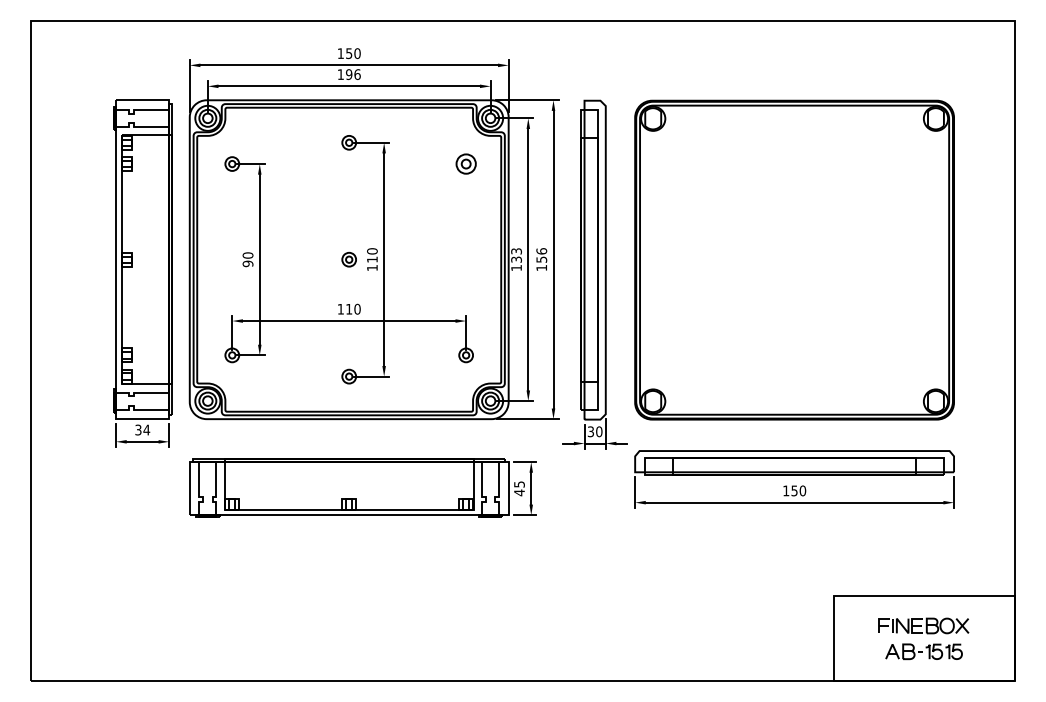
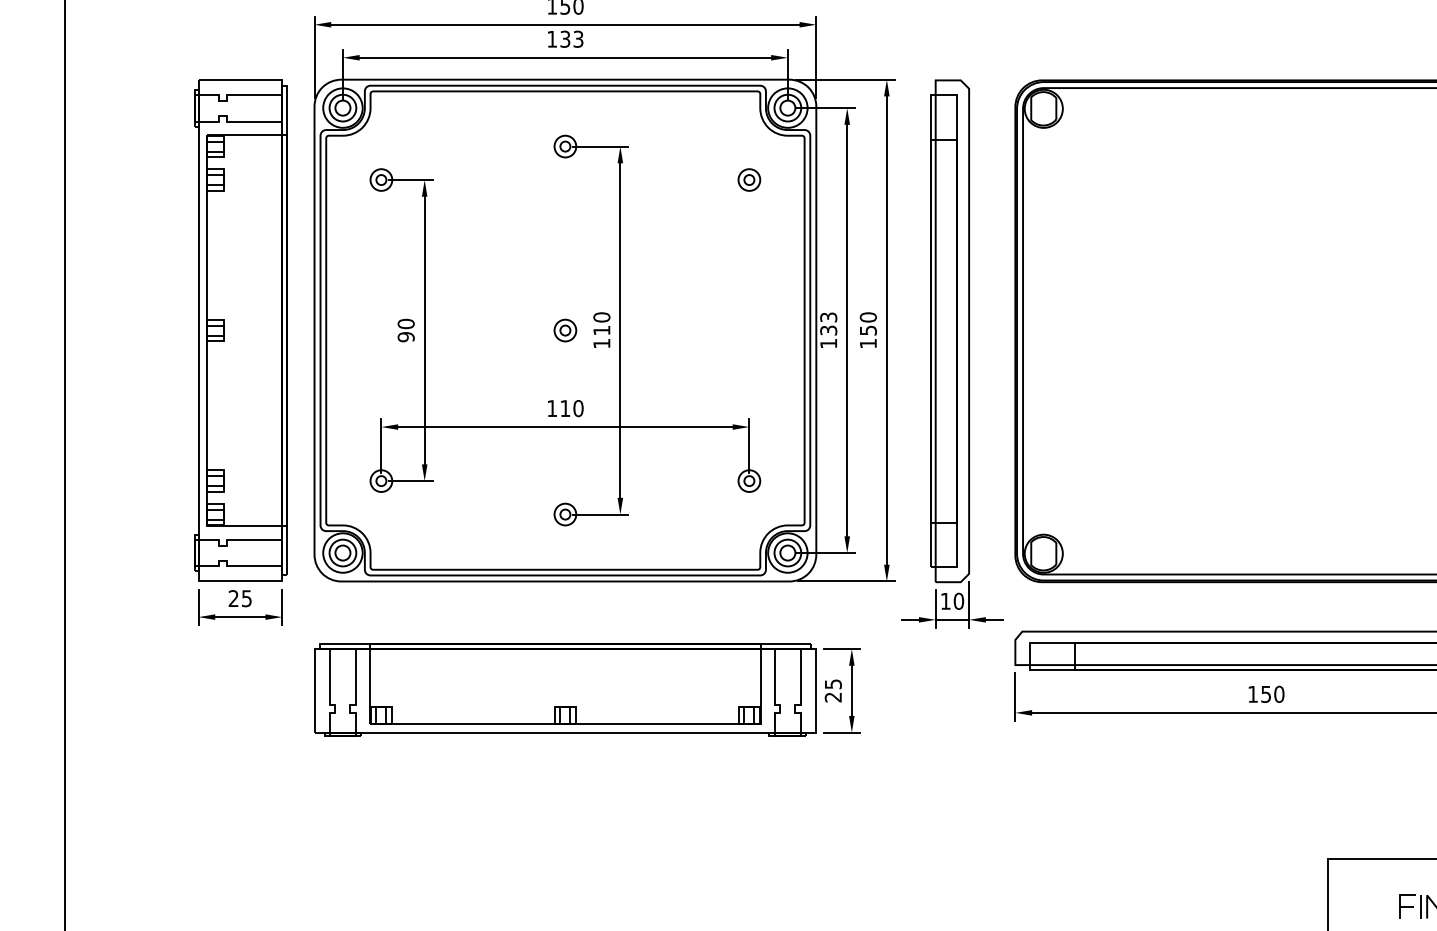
text: (353, 74) -> (572, 39), 196 -> 133
part: (465, 163) -> (748, 179), size x0.71
text: (541, 251) -> (867, 317), 156 -> 150
text: (142, 429) -> (240, 597), 34 -> 25
text: (590, 431) -> (945, 600), 30 -> 10
text: (519, 492) -> (833, 696), 45 -> 25

